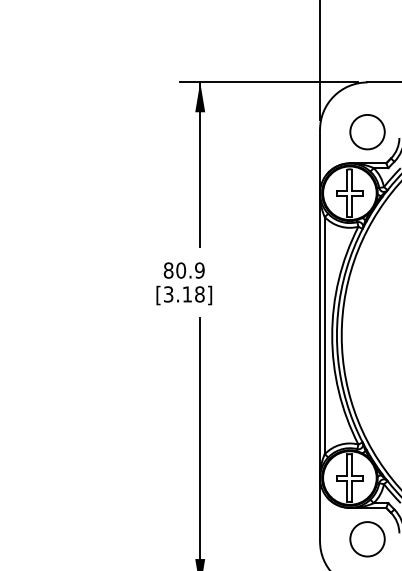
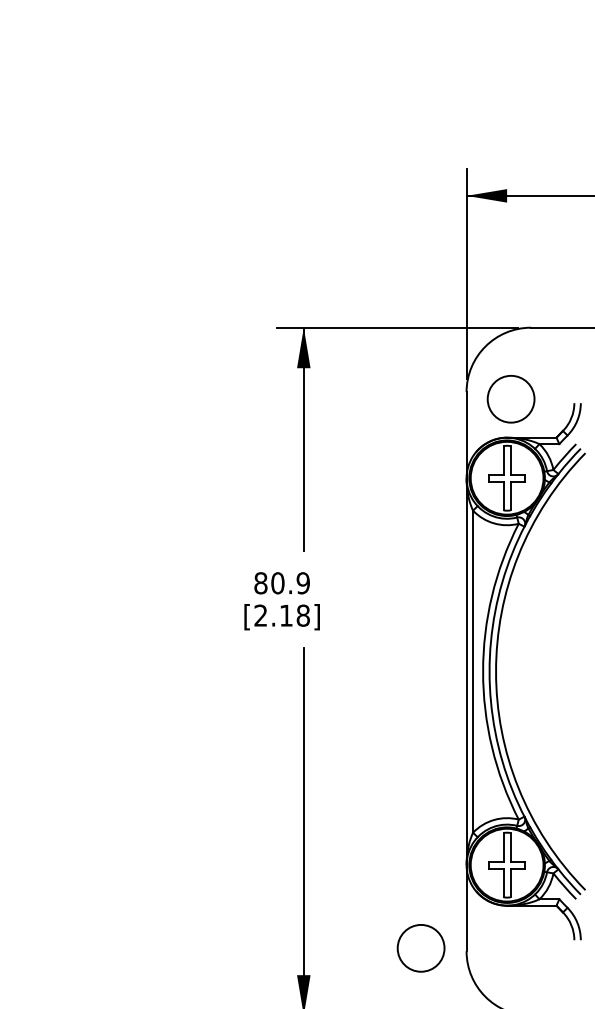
circle: (367, 132) -> (510, 399), moved
text: (168, 294) -> (260, 615), [3.18] -> [2.18]
circle: (367, 539) -> (420, 948), moved

